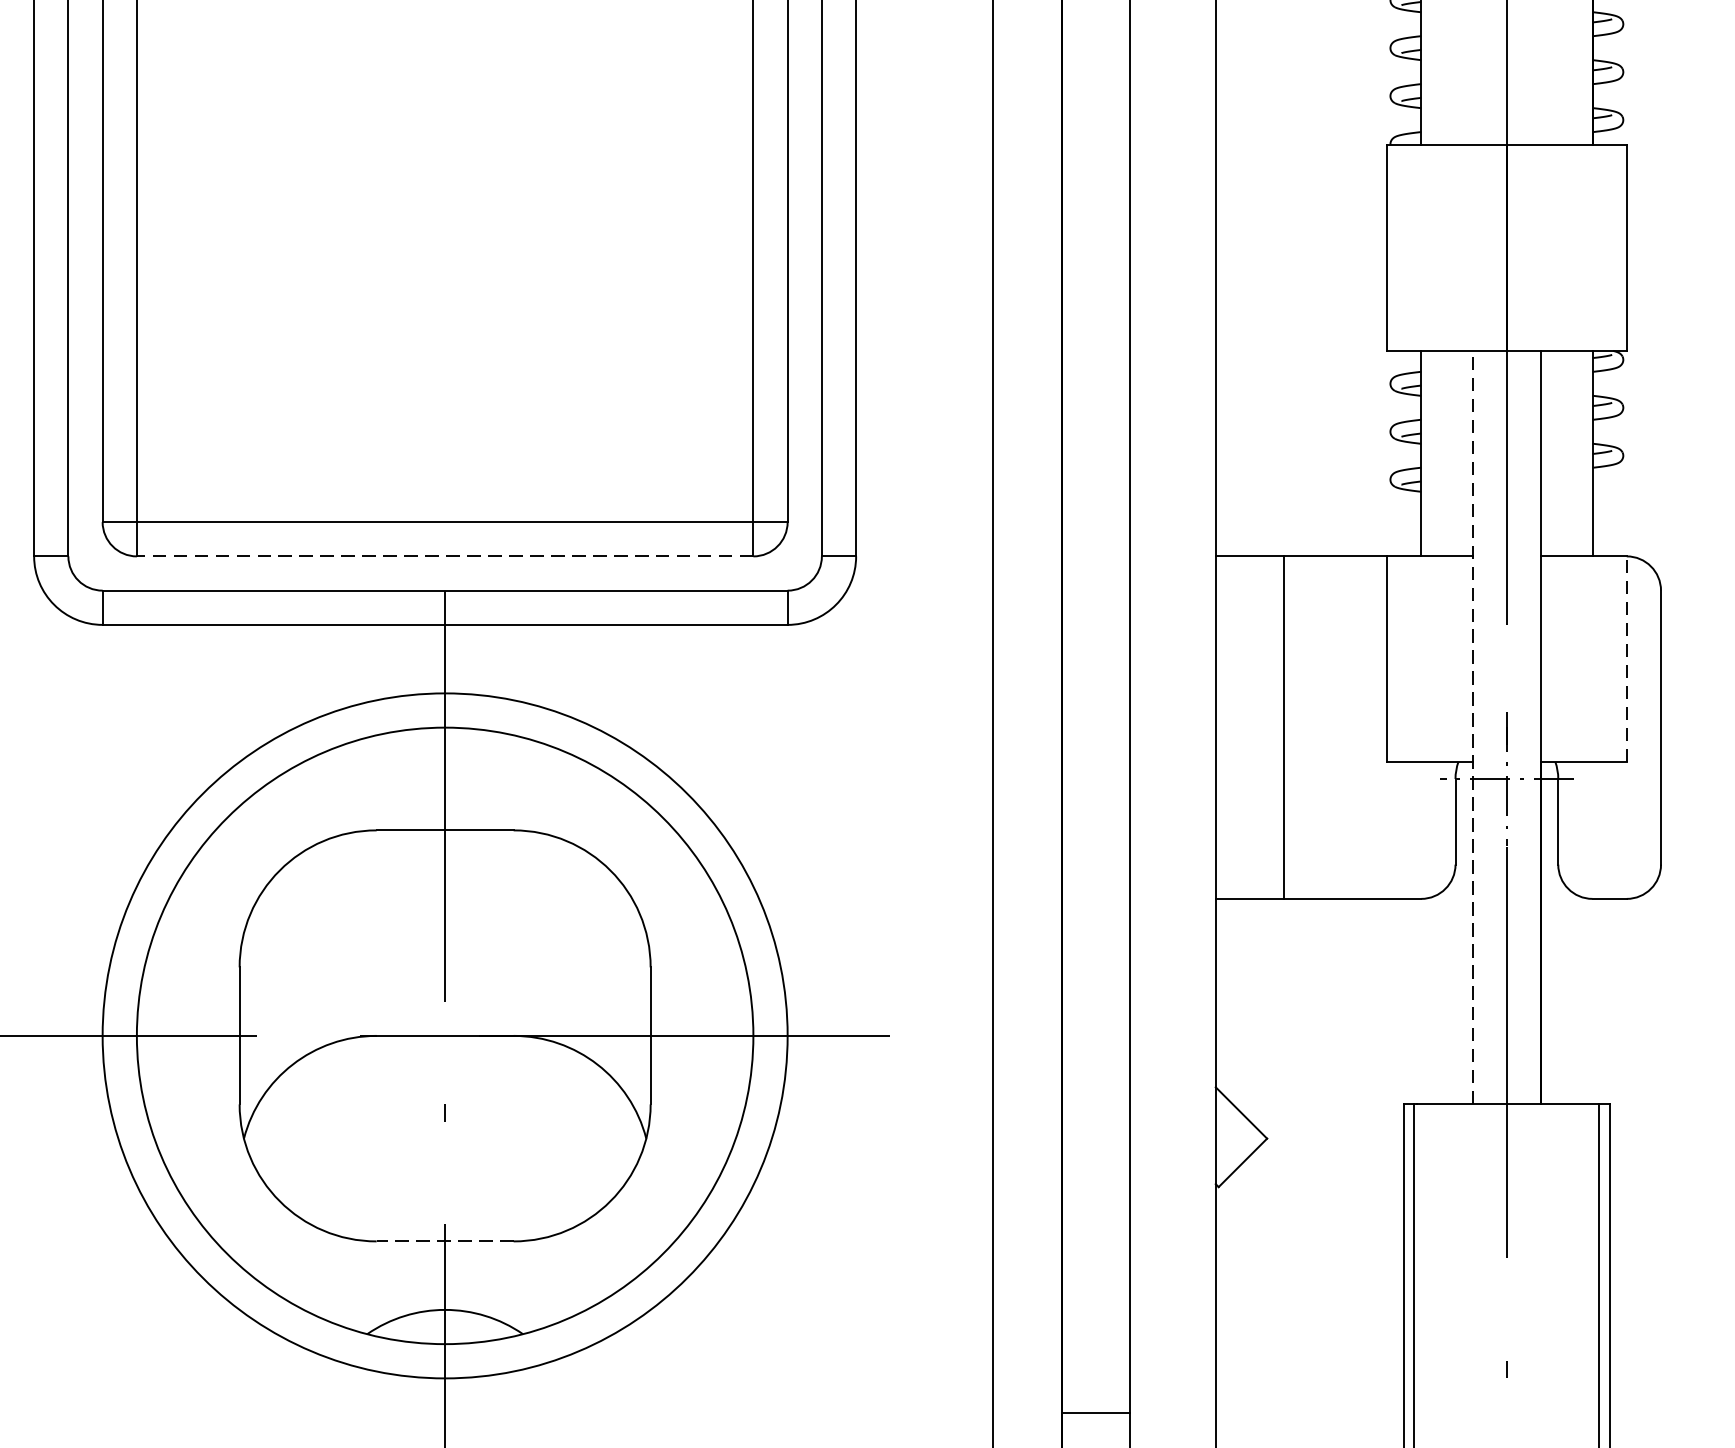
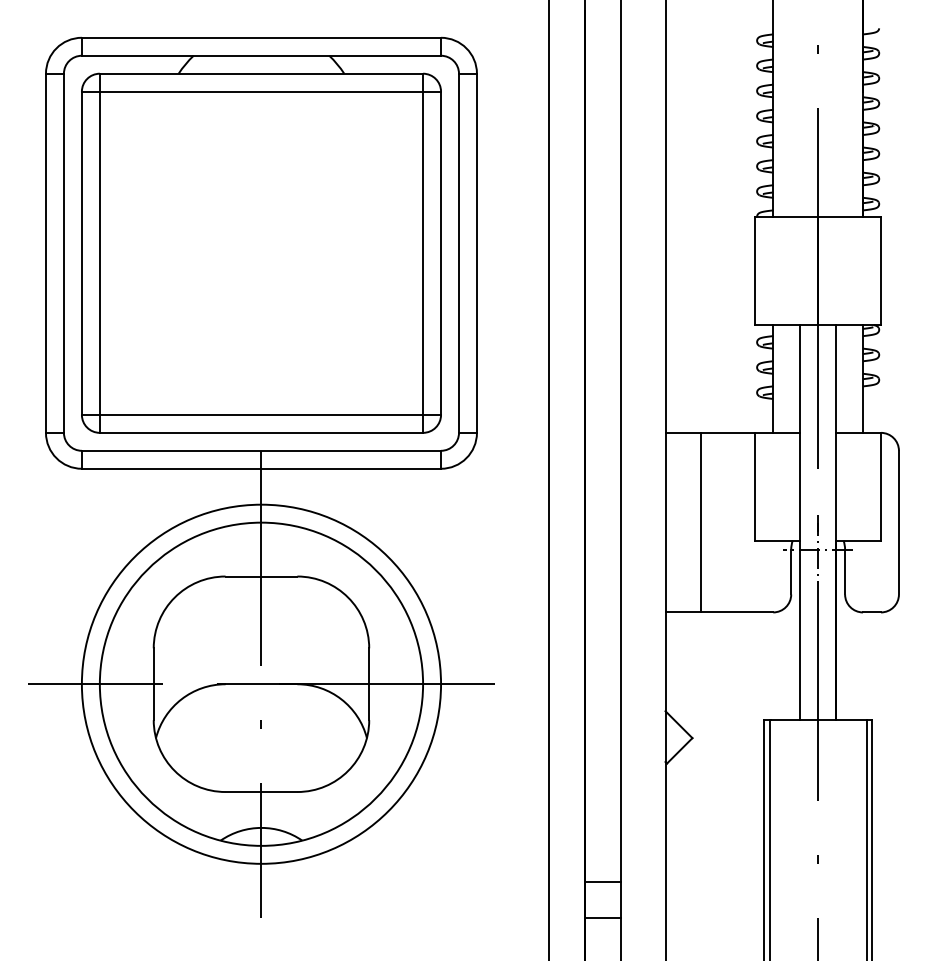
line: (445, 555) -> (261, 432), dashed -> solid
line: (1627, 658) -> (881, 486), dashed -> solid
line: (1473, 727) -> (800, 522), dashed -> solid
line: (445, 1242) -> (261, 792), dashed -> solid

